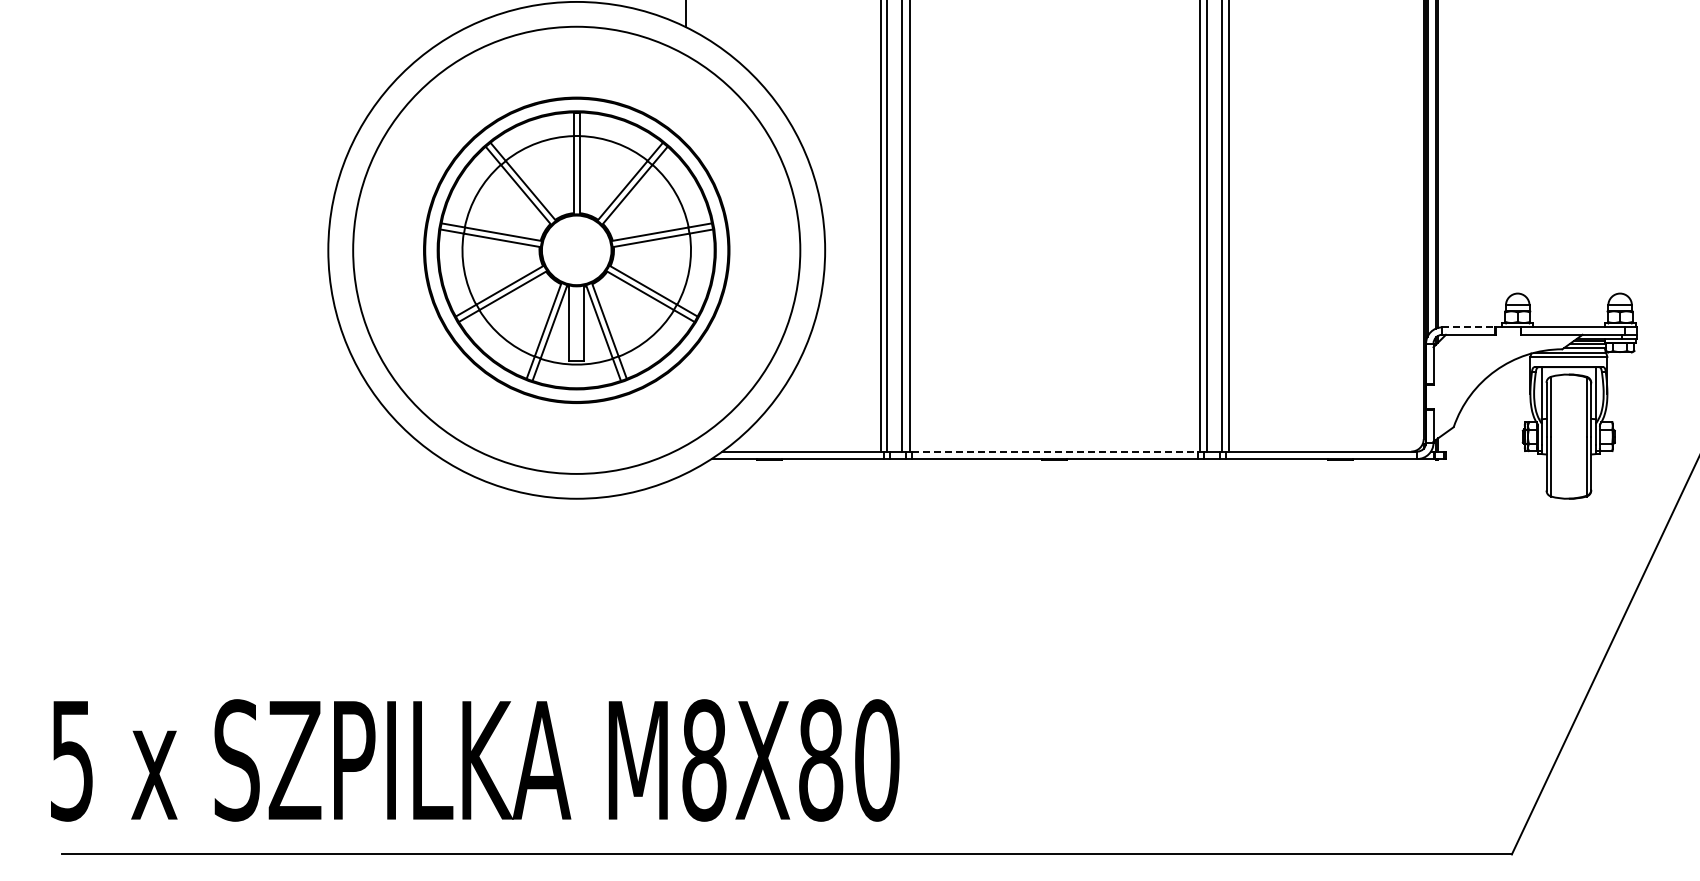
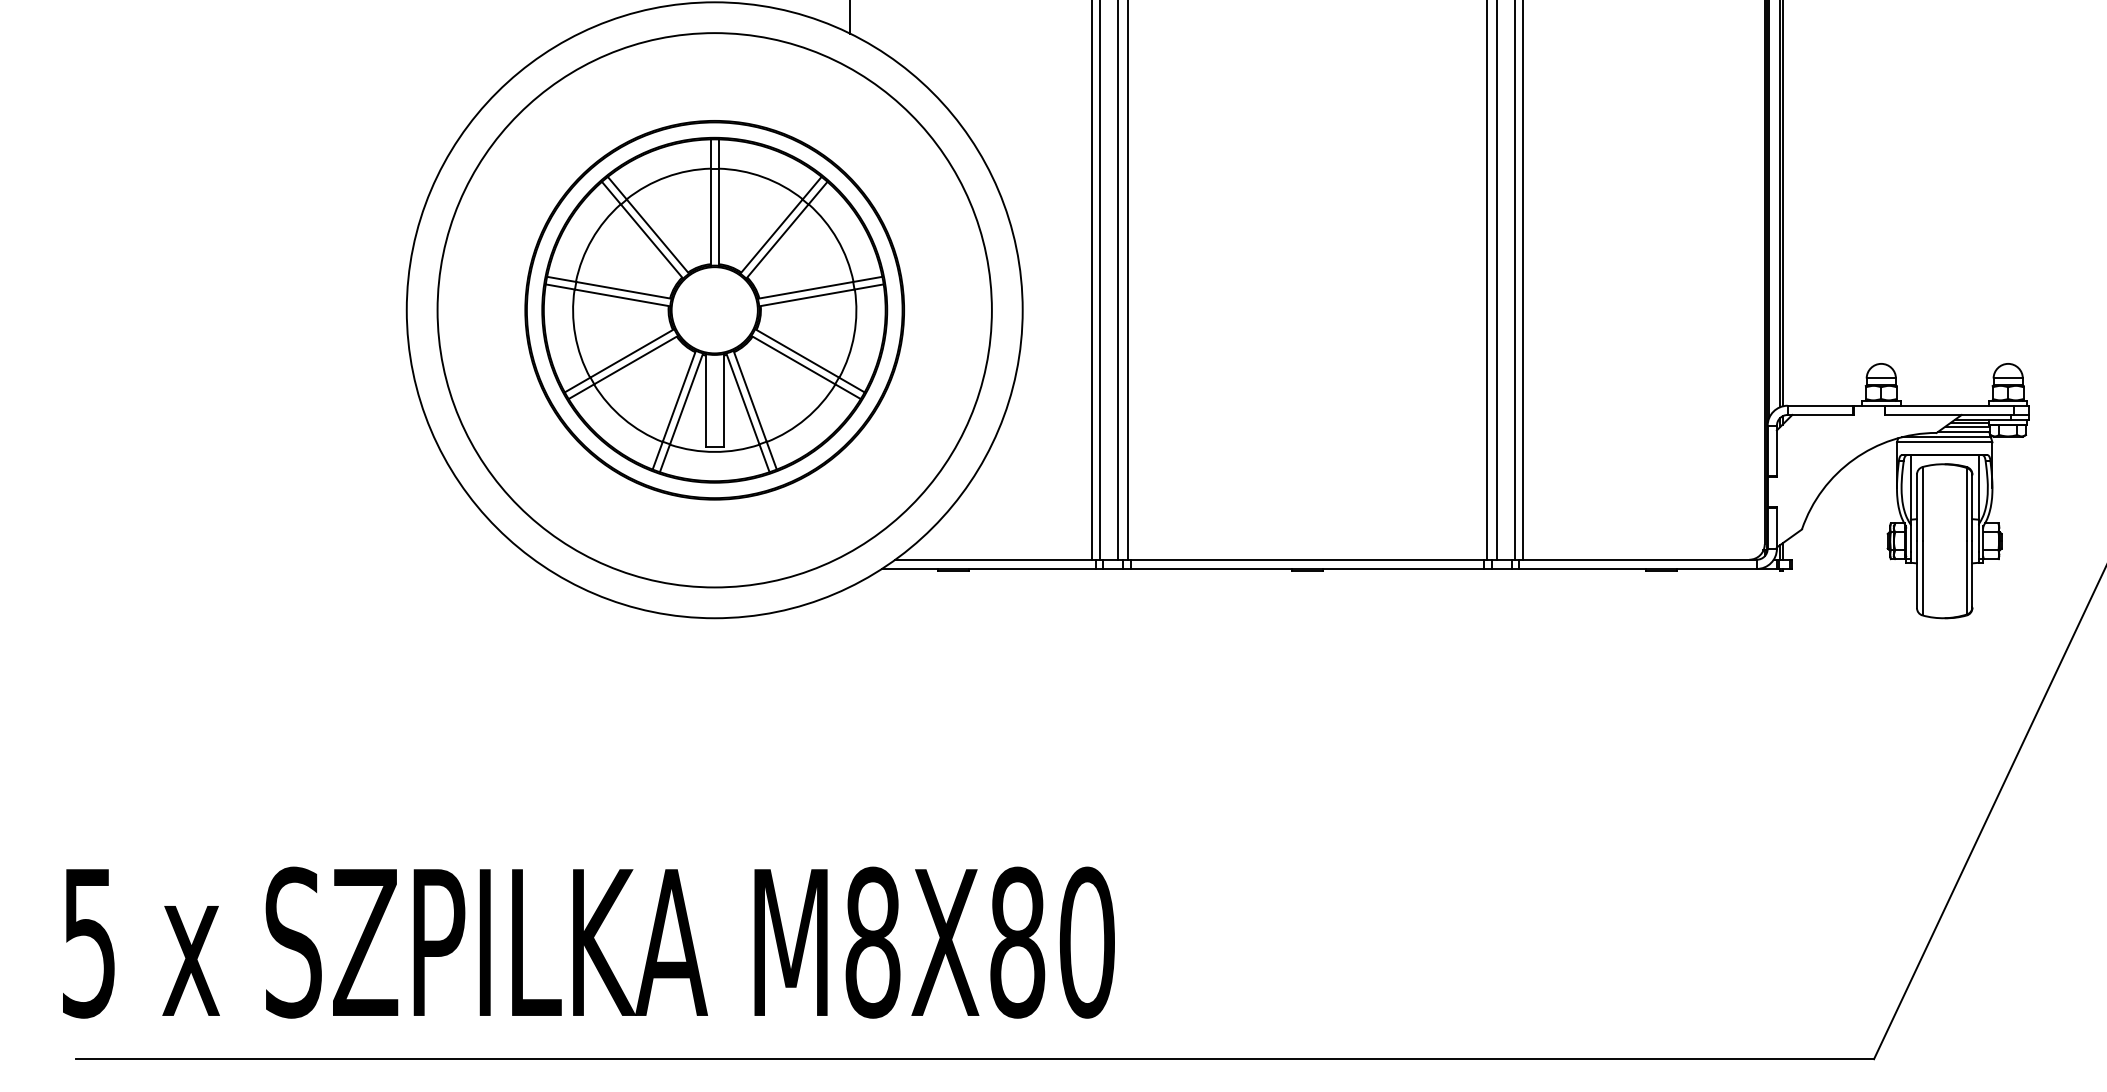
line: (1469, 327) -> (1821, 405), dashed -> solid
line: (1054, 451) -> (1307, 559), dashed -> solid

